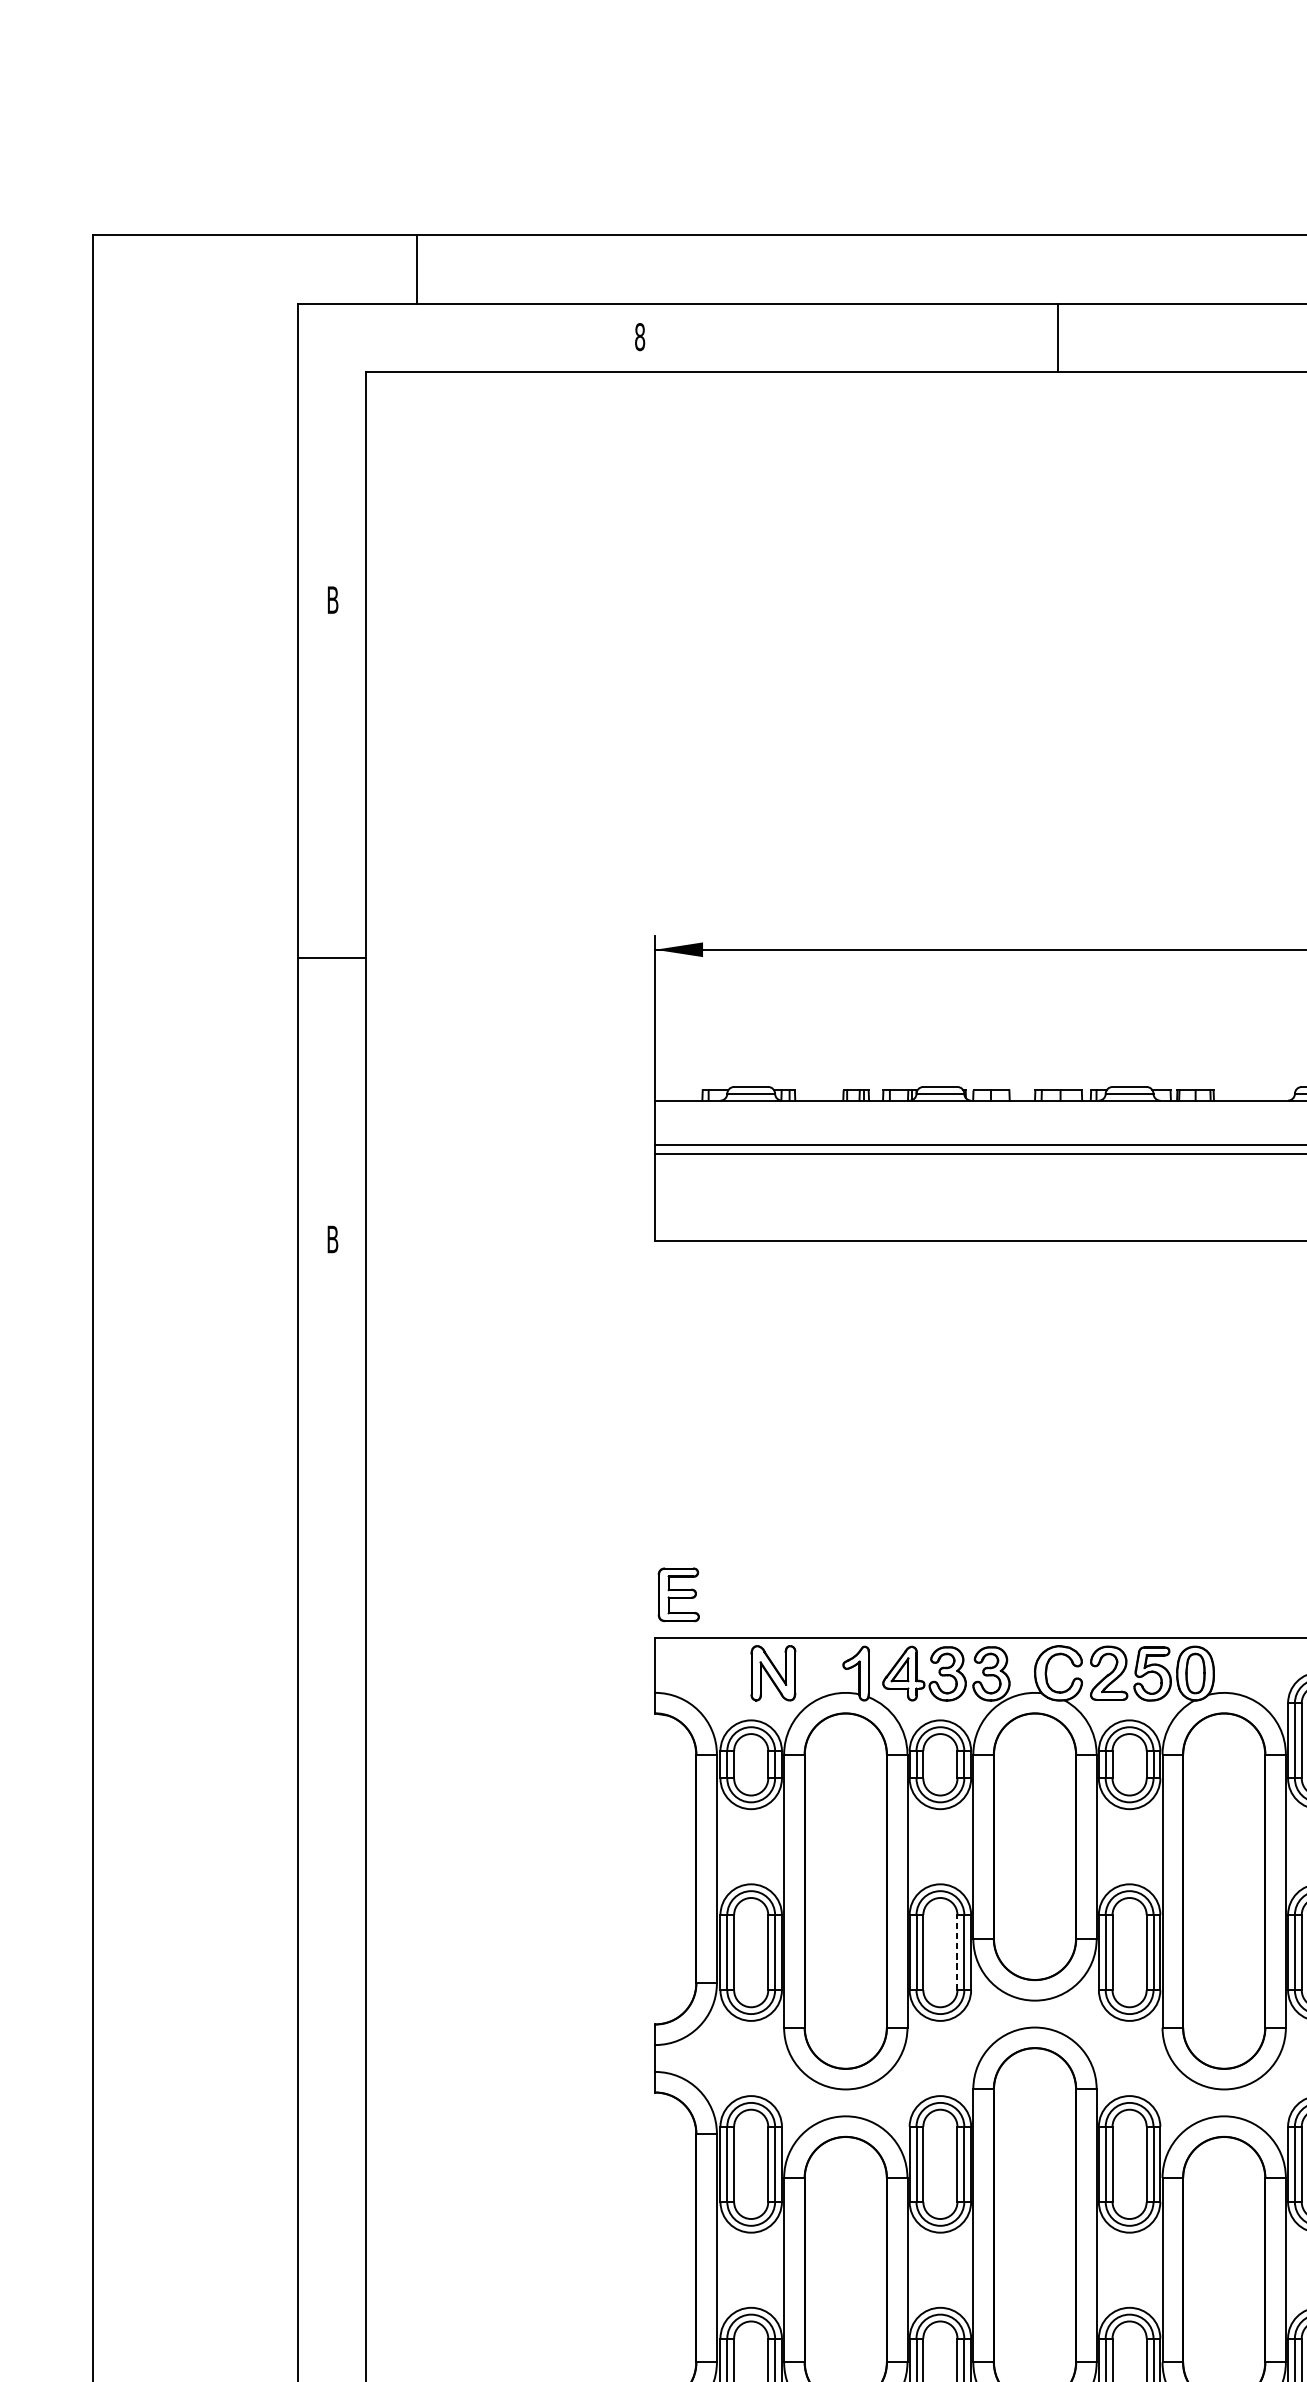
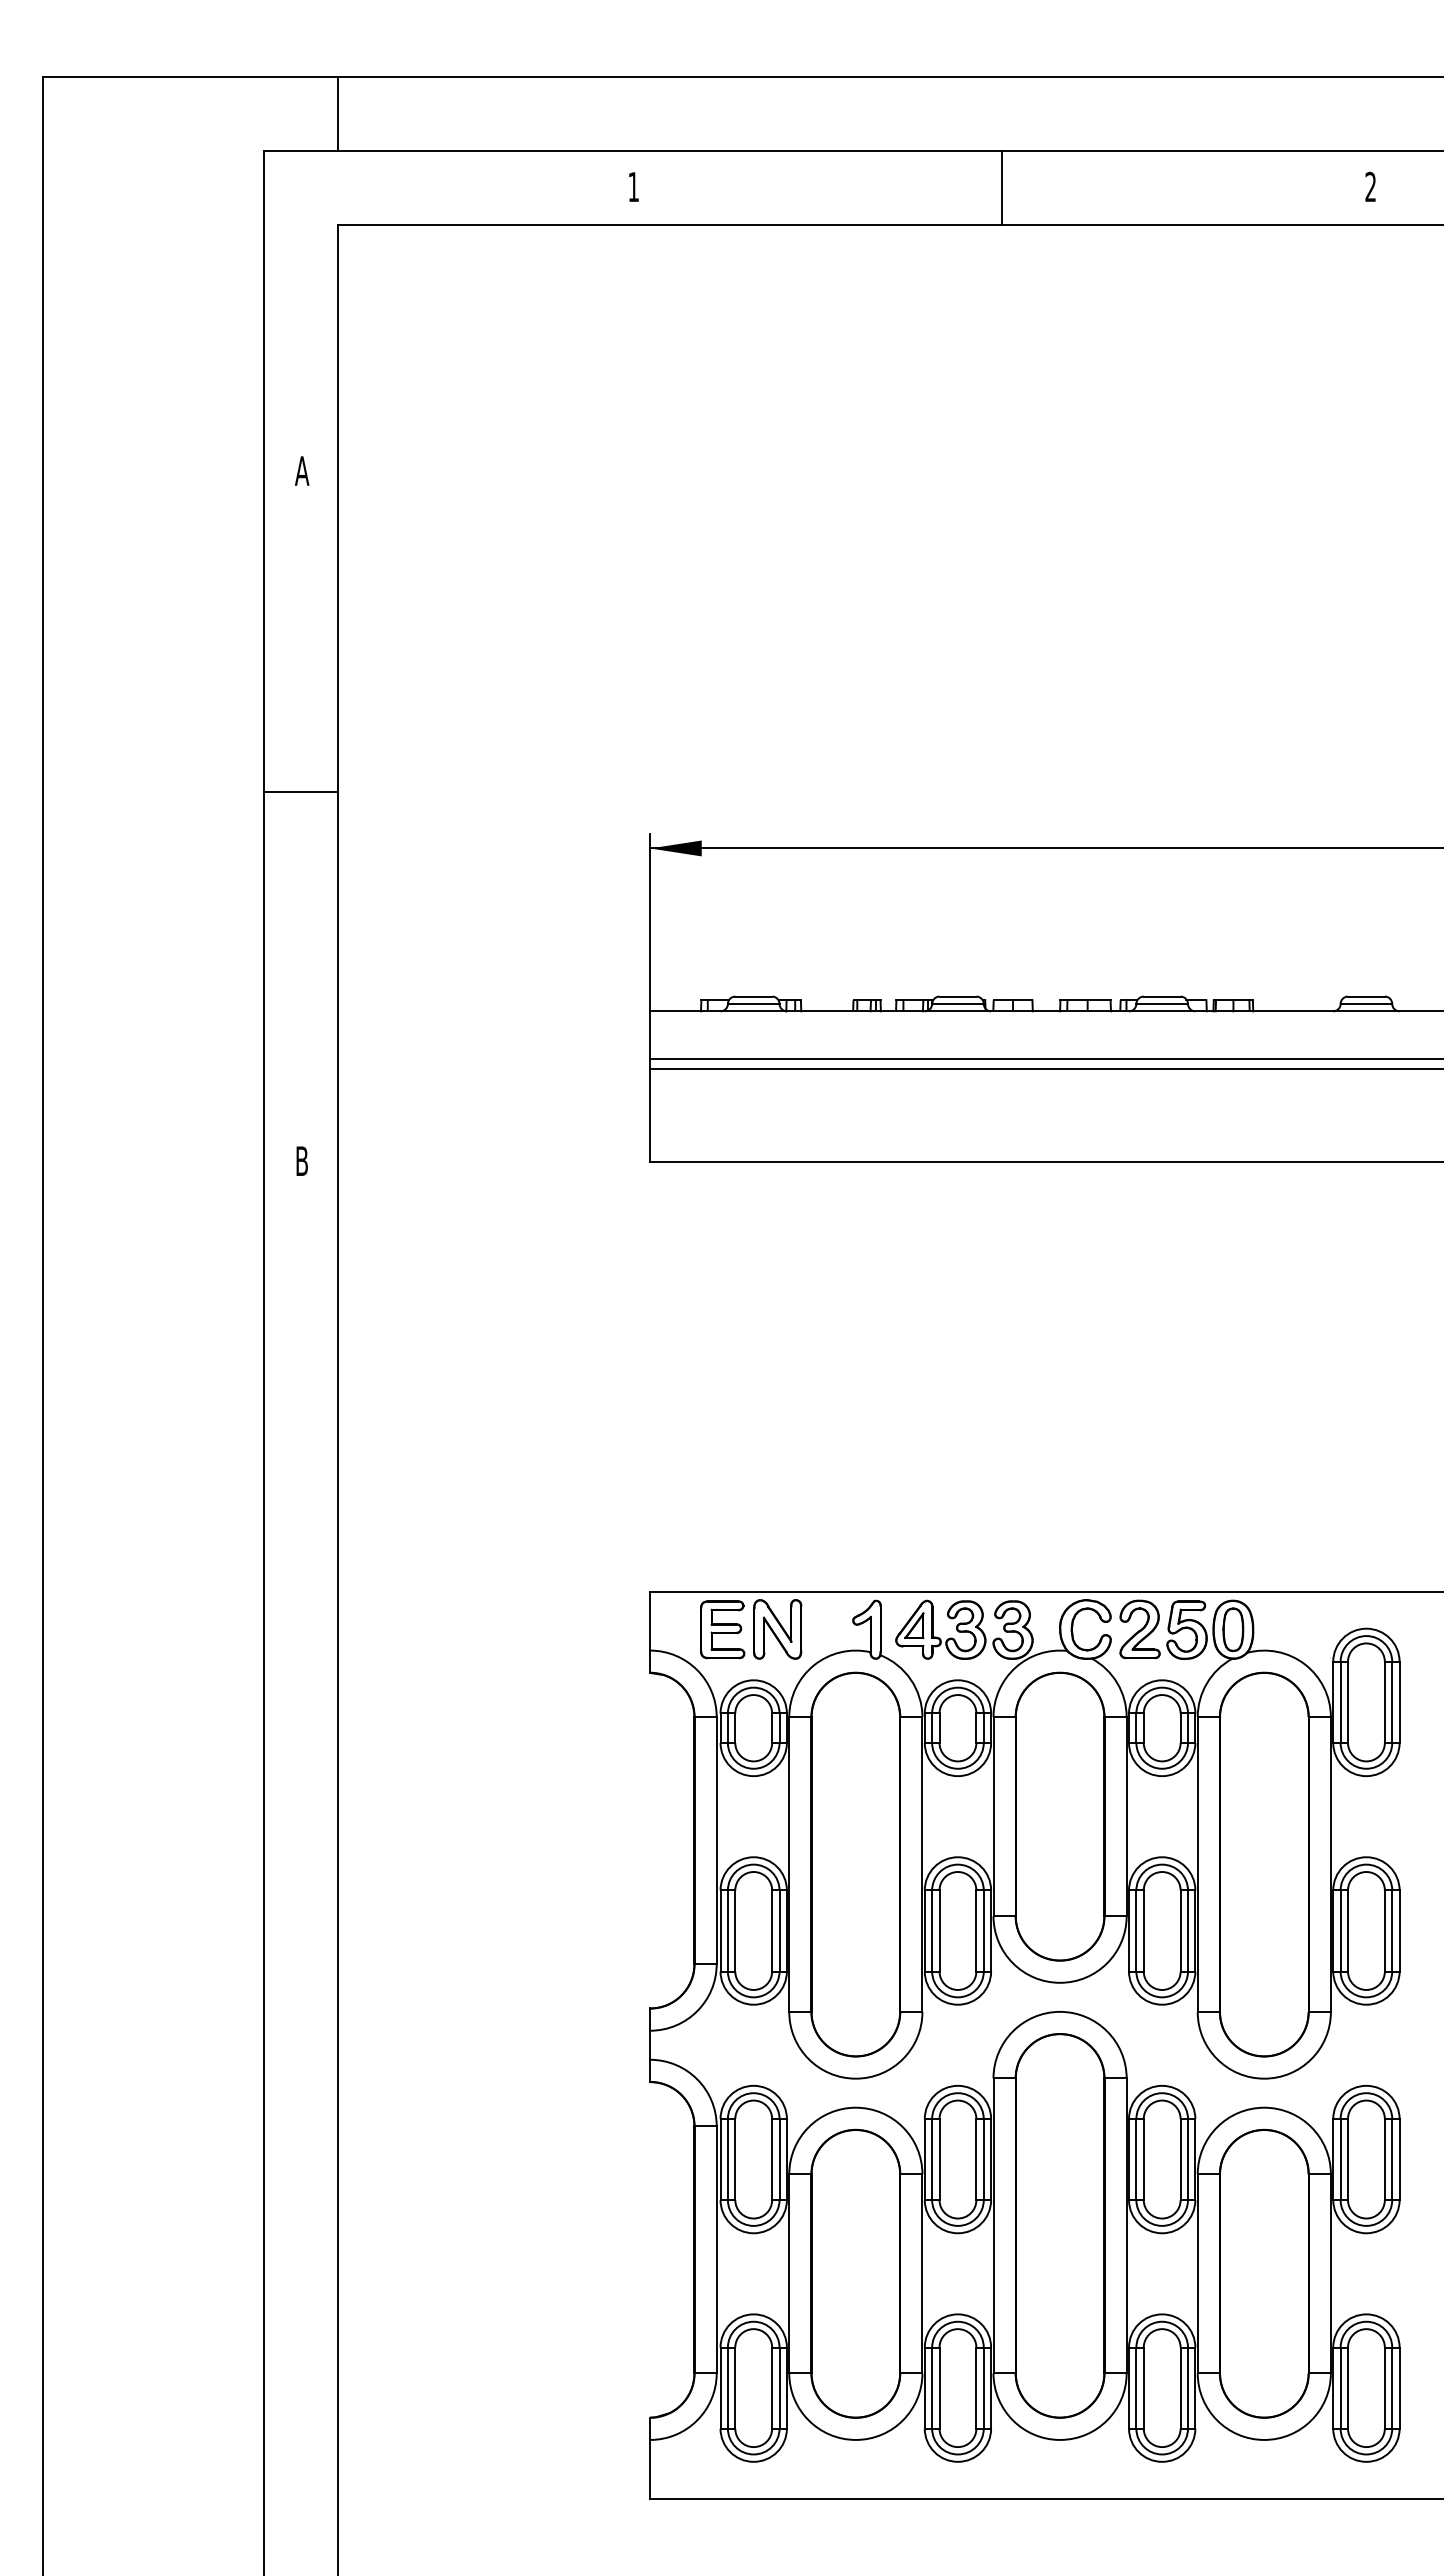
line: (417, 269) -> (338, 114), moved
text: (639, 336) -> (633, 186), 8 -> 1
line: (1057, 337) -> (1001, 187), moved
text: (333, 599) -> (302, 470), B -> A
line: (332, 958) -> (301, 792), moved
part: (678, 1594) -> (722, 1629), moved
line: (957, 1952) -> (976, 1930), dashed -> solid

